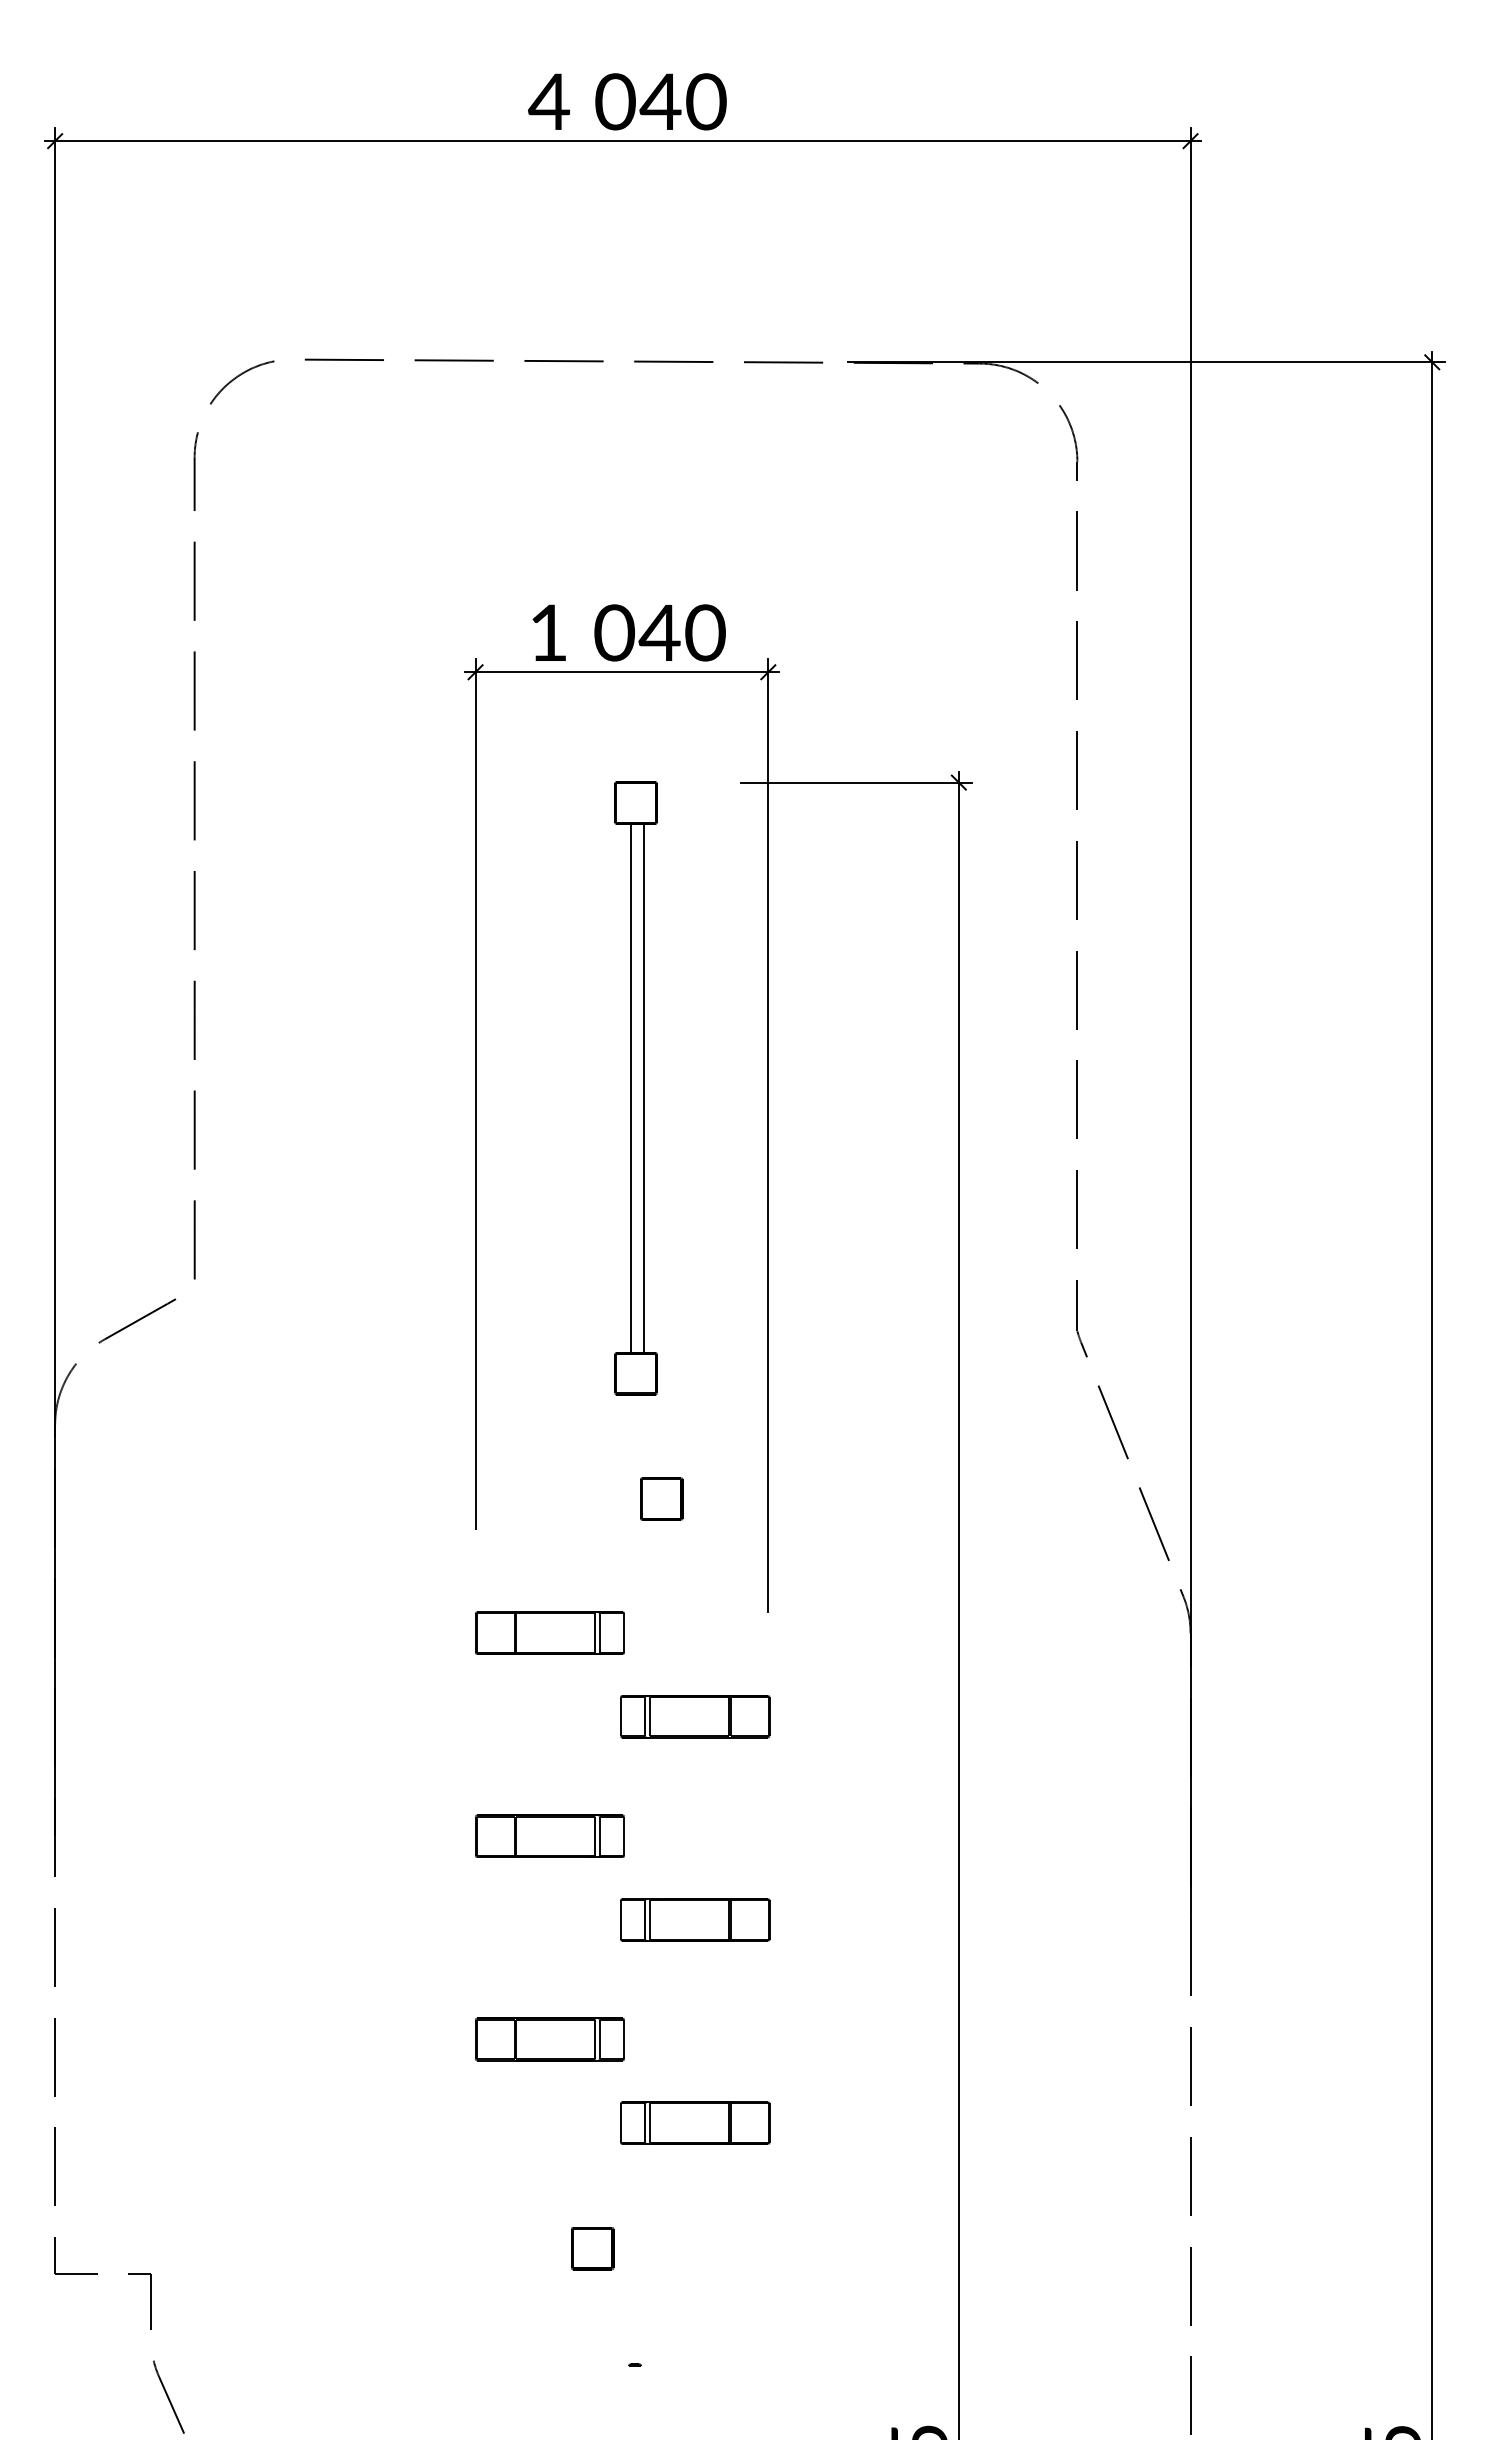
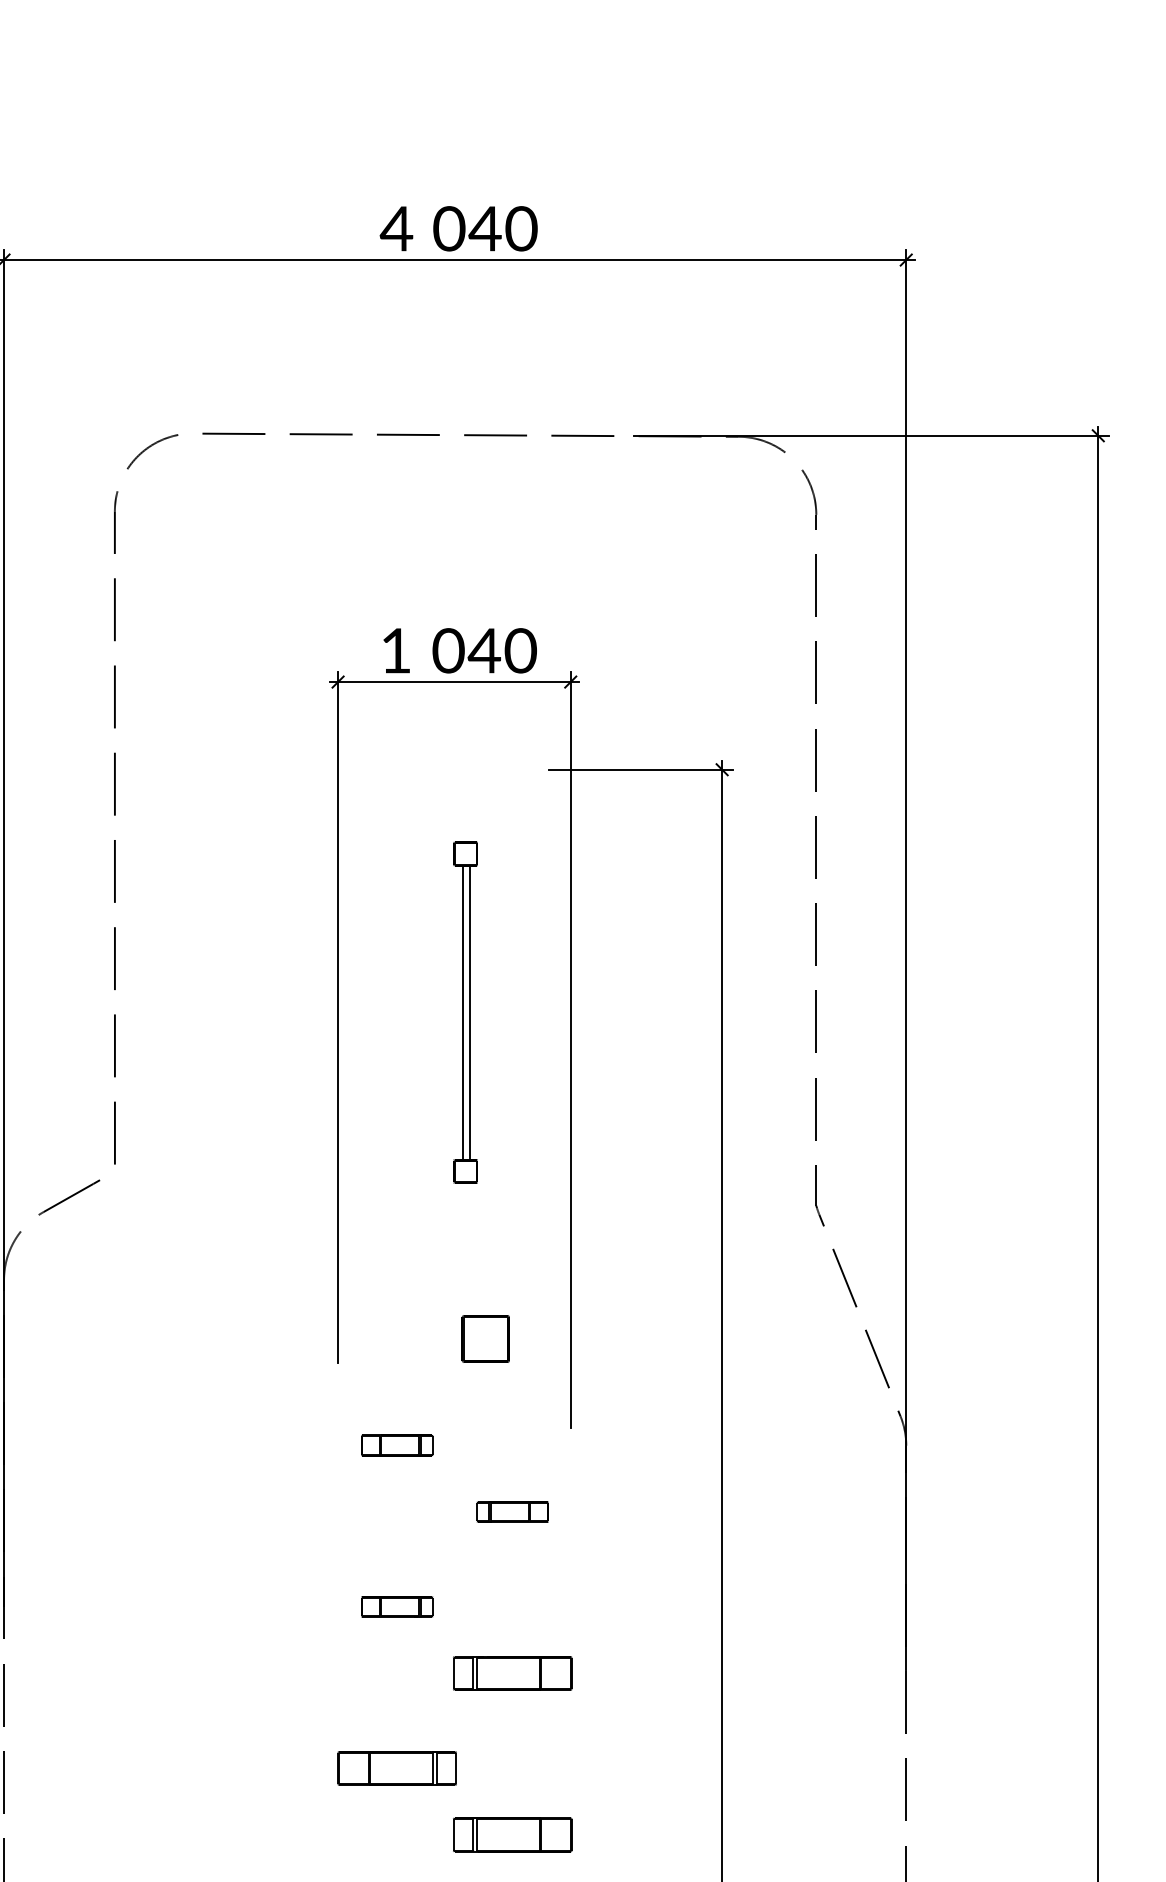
part: (635, 1088) -> (465, 1012), size x0.7
part: (661, 1498) -> (485, 1338), size x1.4
part: (549, 1632) -> (396, 1445), size x0.6
part: (695, 1716) -> (512, 1511), size x0.6
part: (549, 1835) -> (396, 1606), size x0.6

